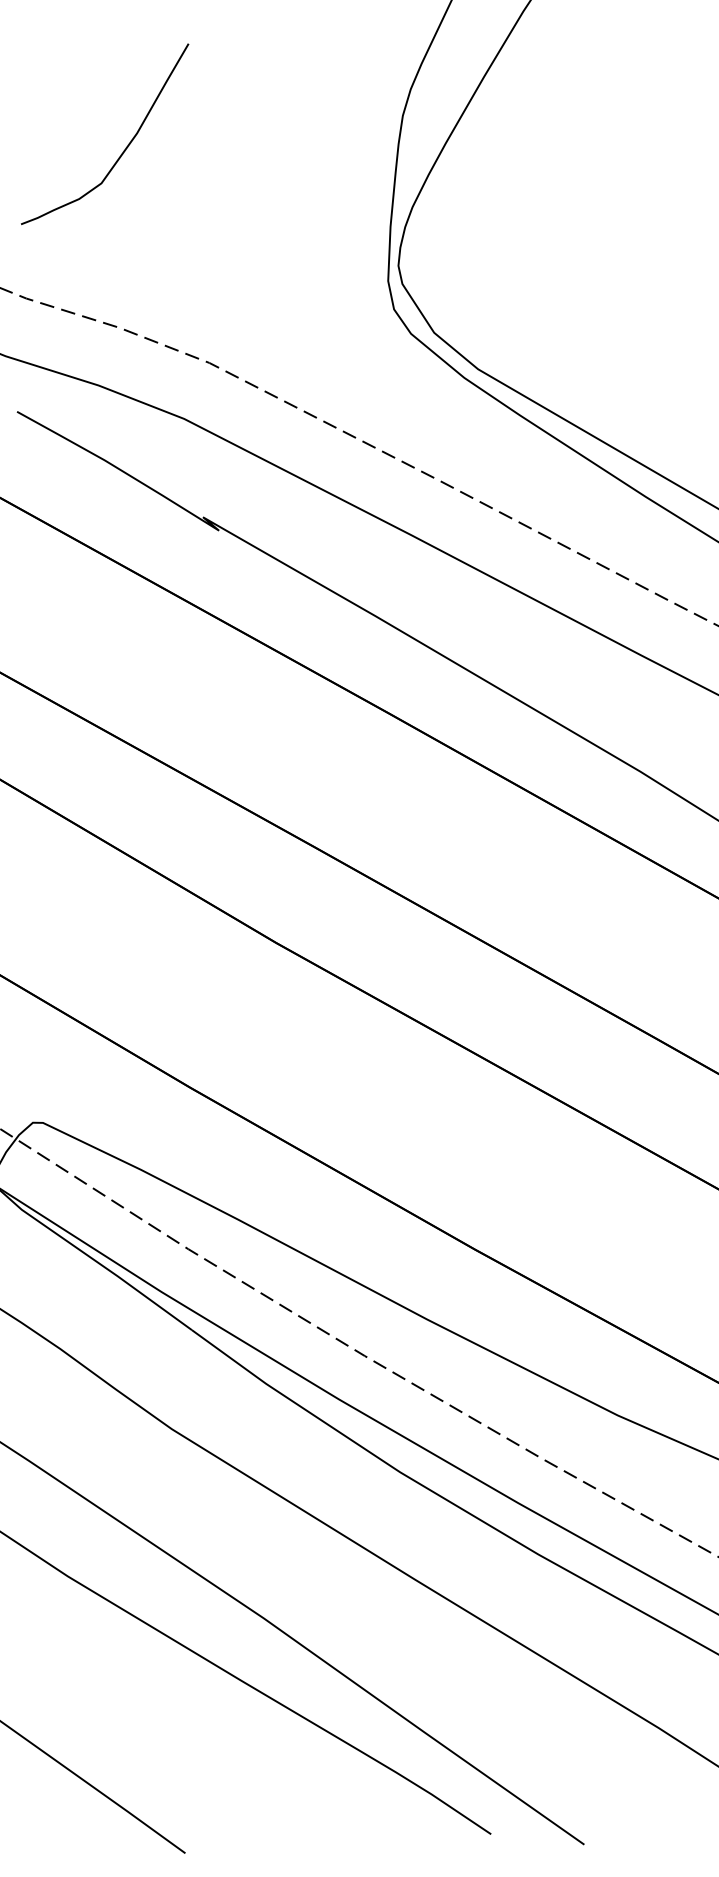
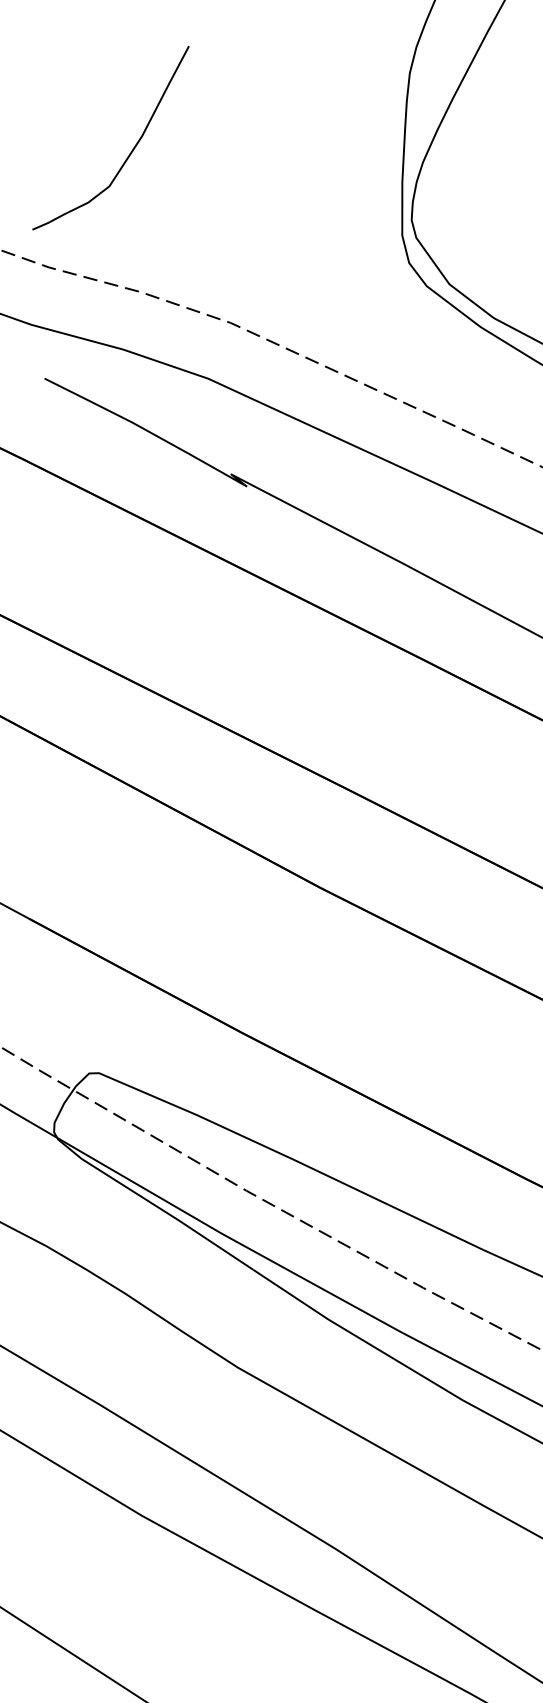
curve: (125, 147) -> (131, 150), moved

